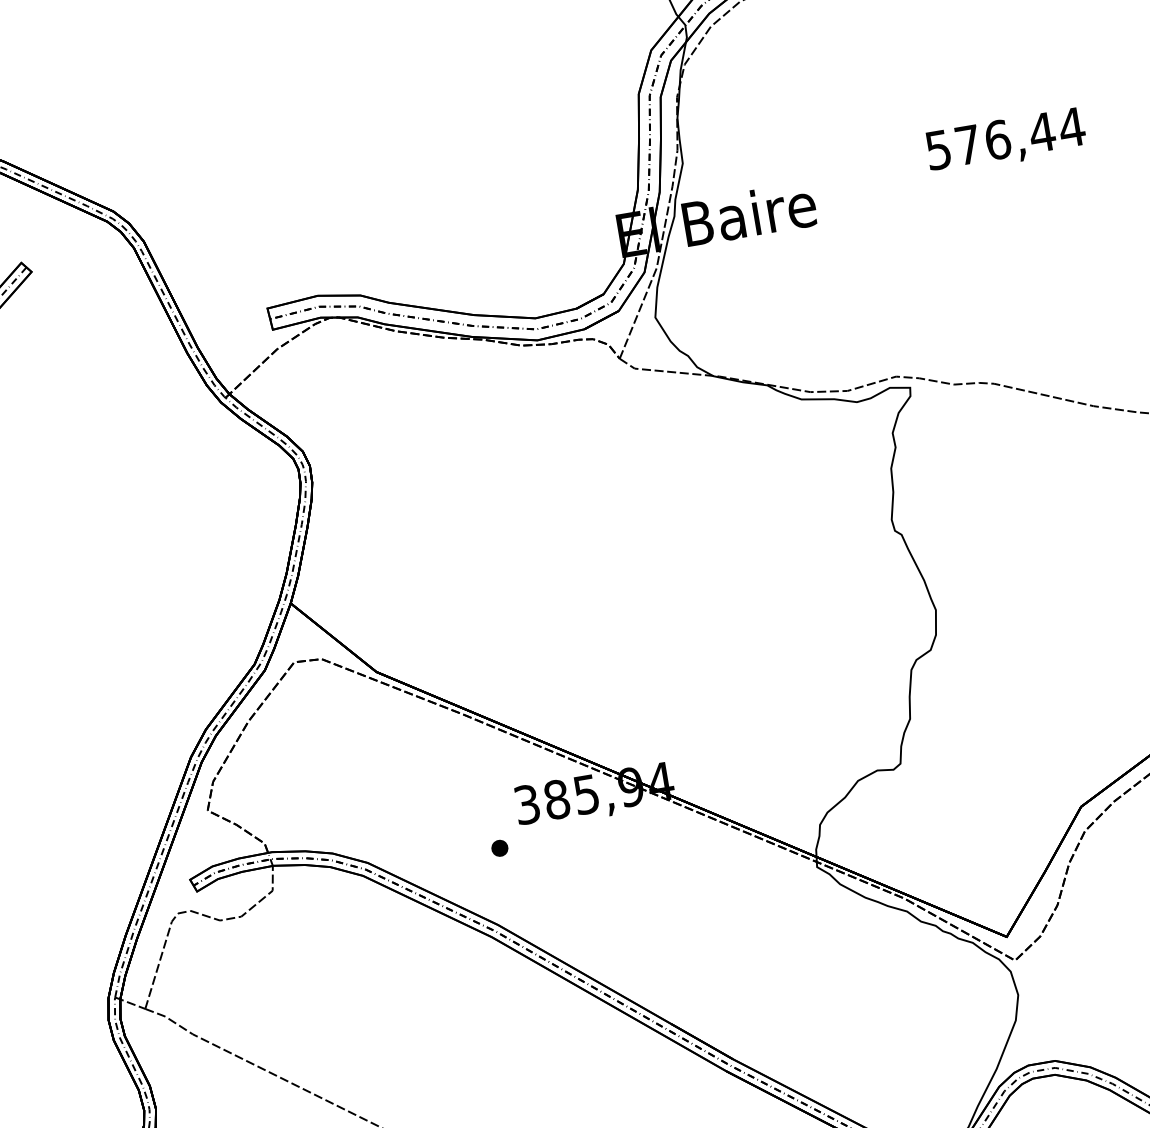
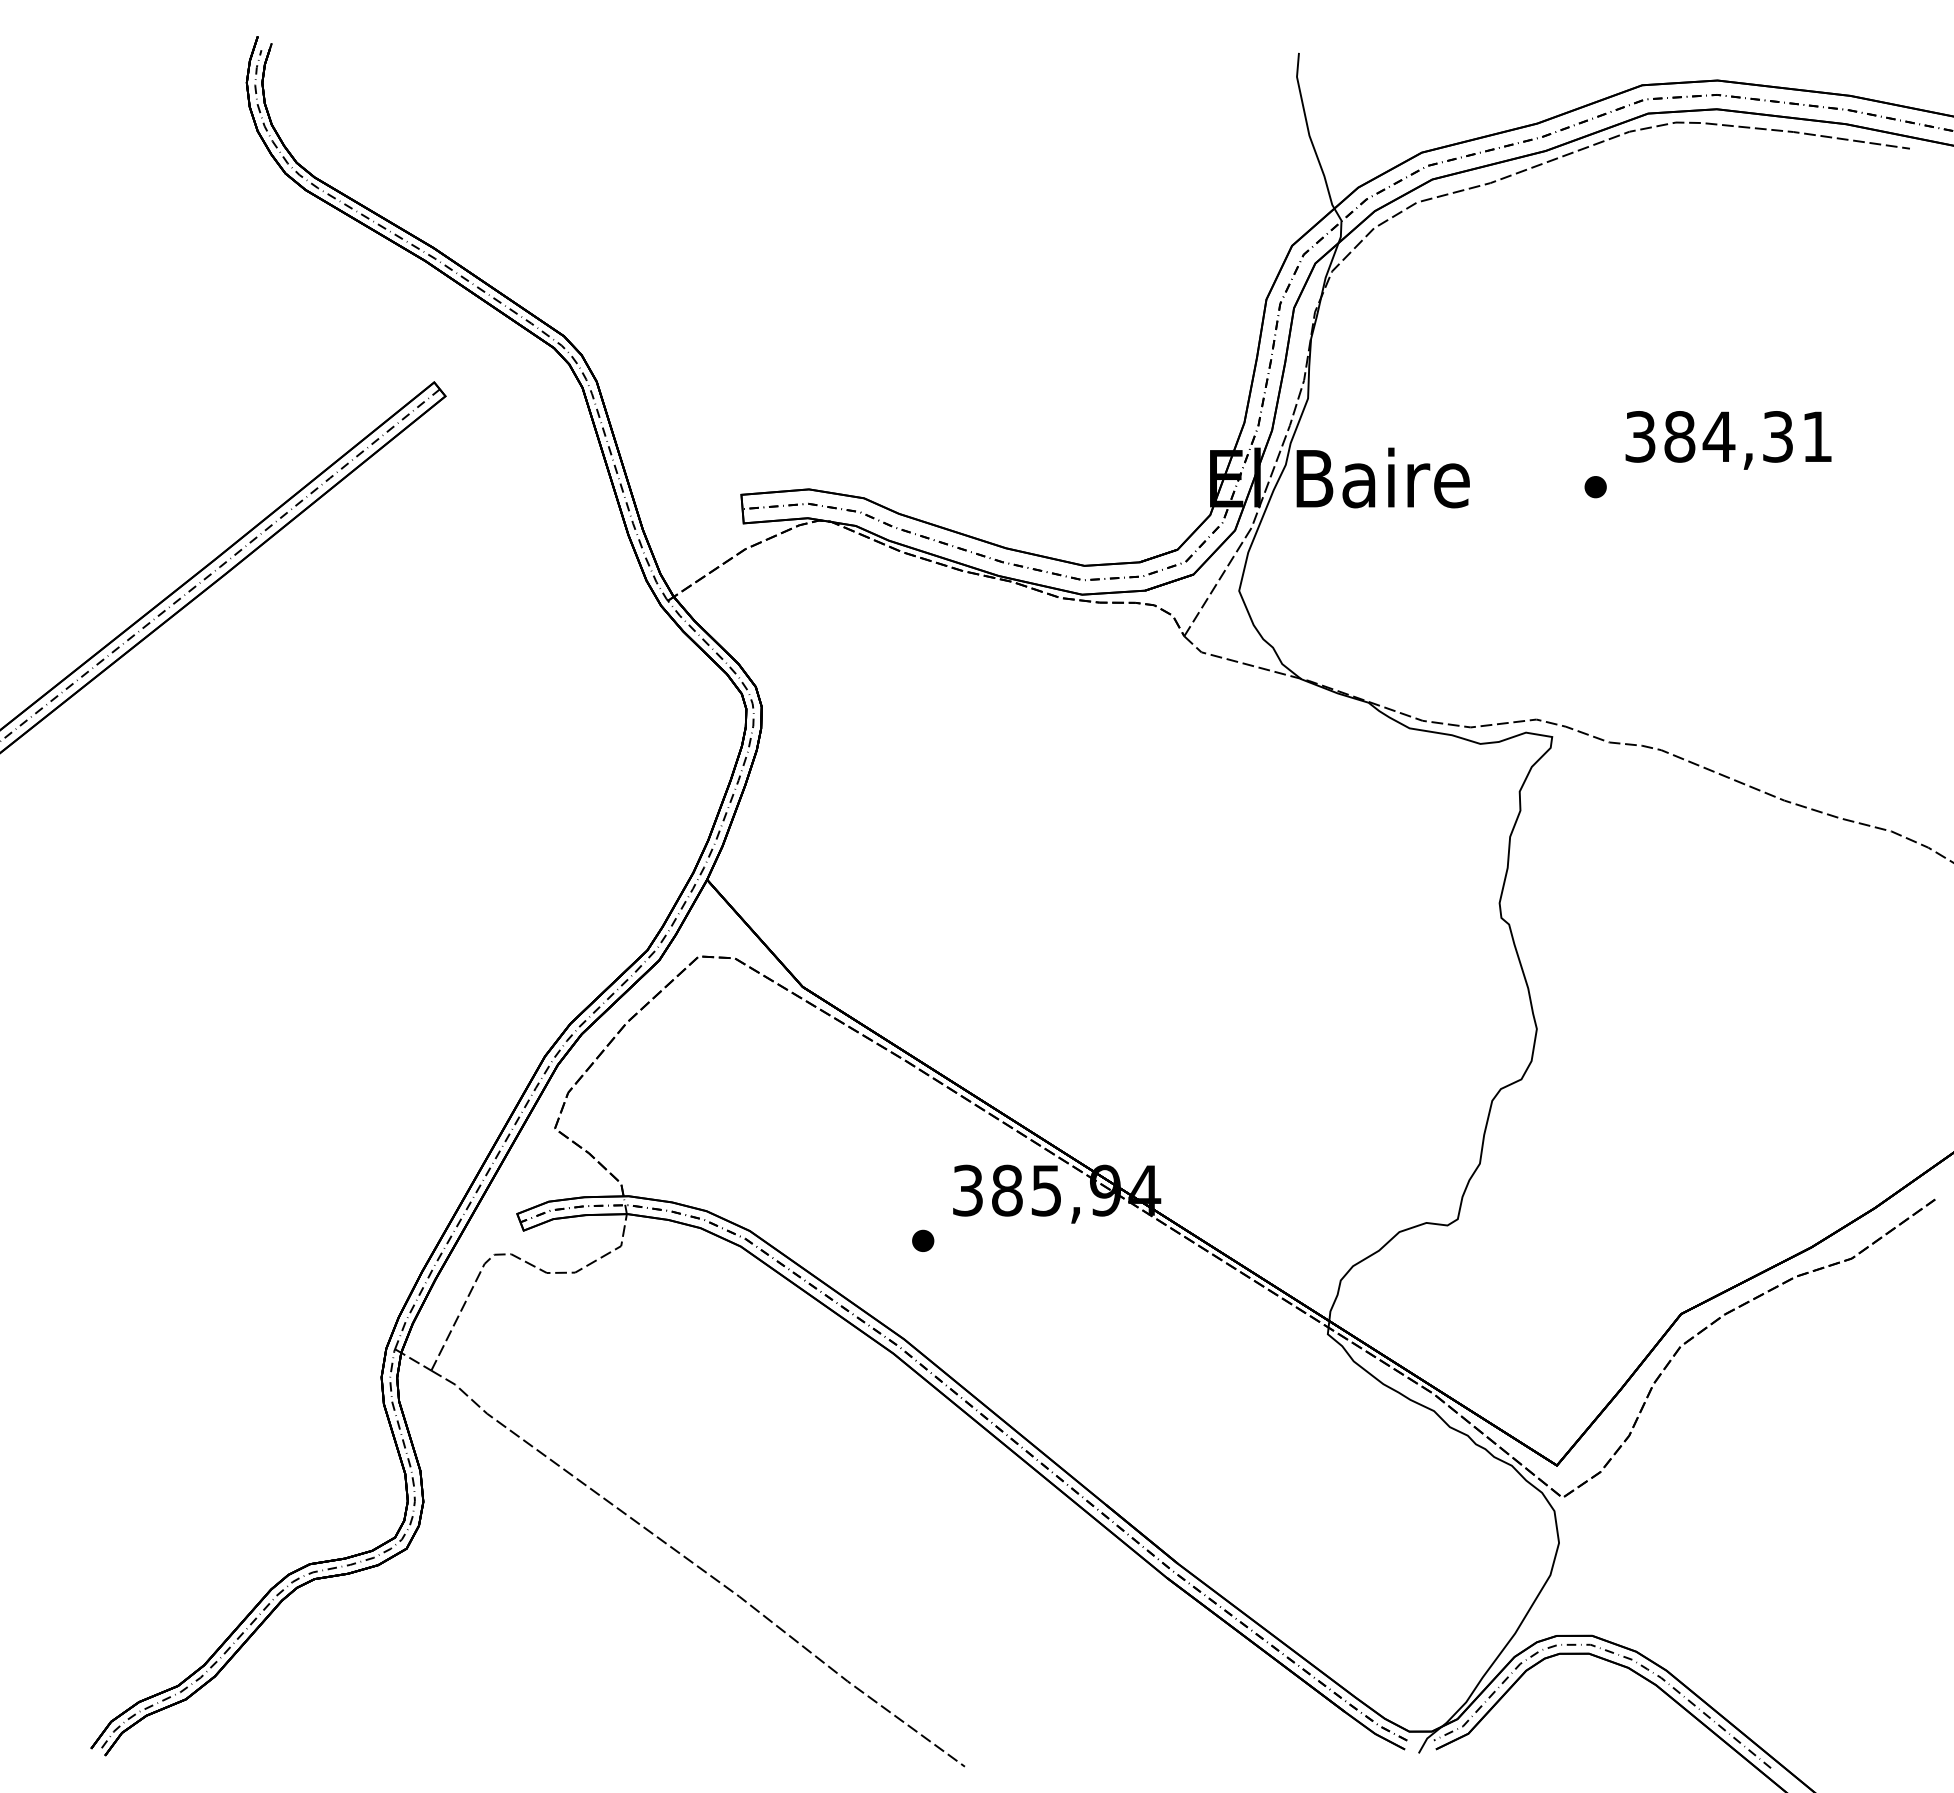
text: (1005, 138) -> (1729, 436), 576,44 -> 384,31
part: (911, 193) -> (1595, 487), added

